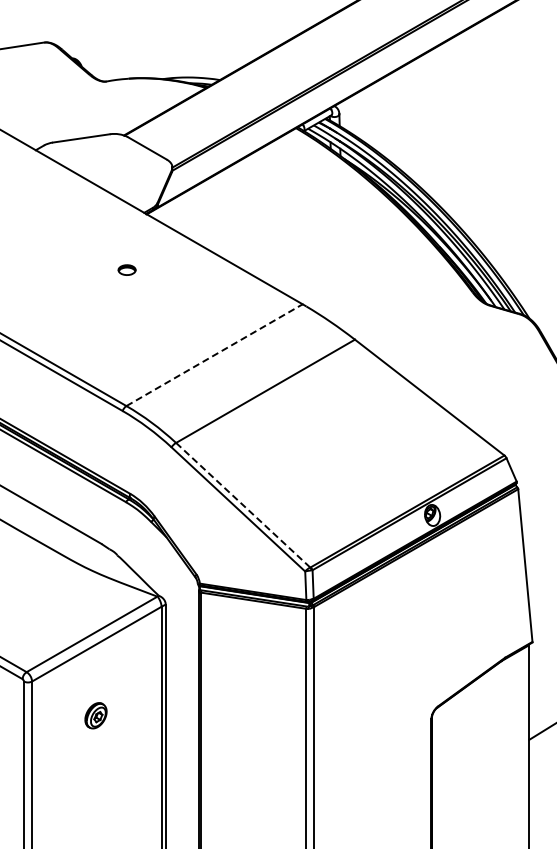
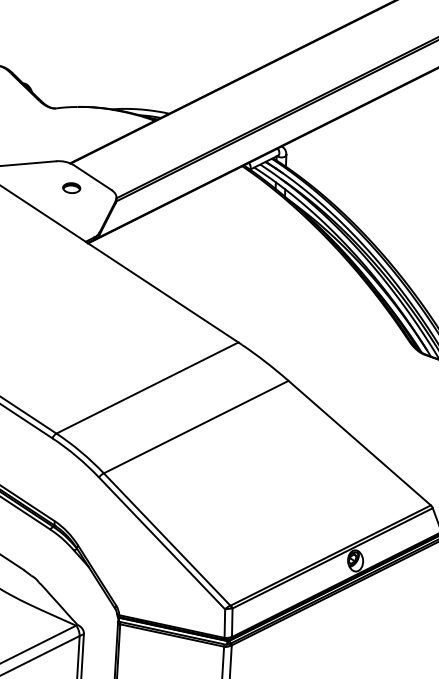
part: (126, 269) -> (71, 187), moved
line: (214, 355) -> (147, 388), dashed -> solid
line: (243, 505) -> (167, 539), dashed -> solid

